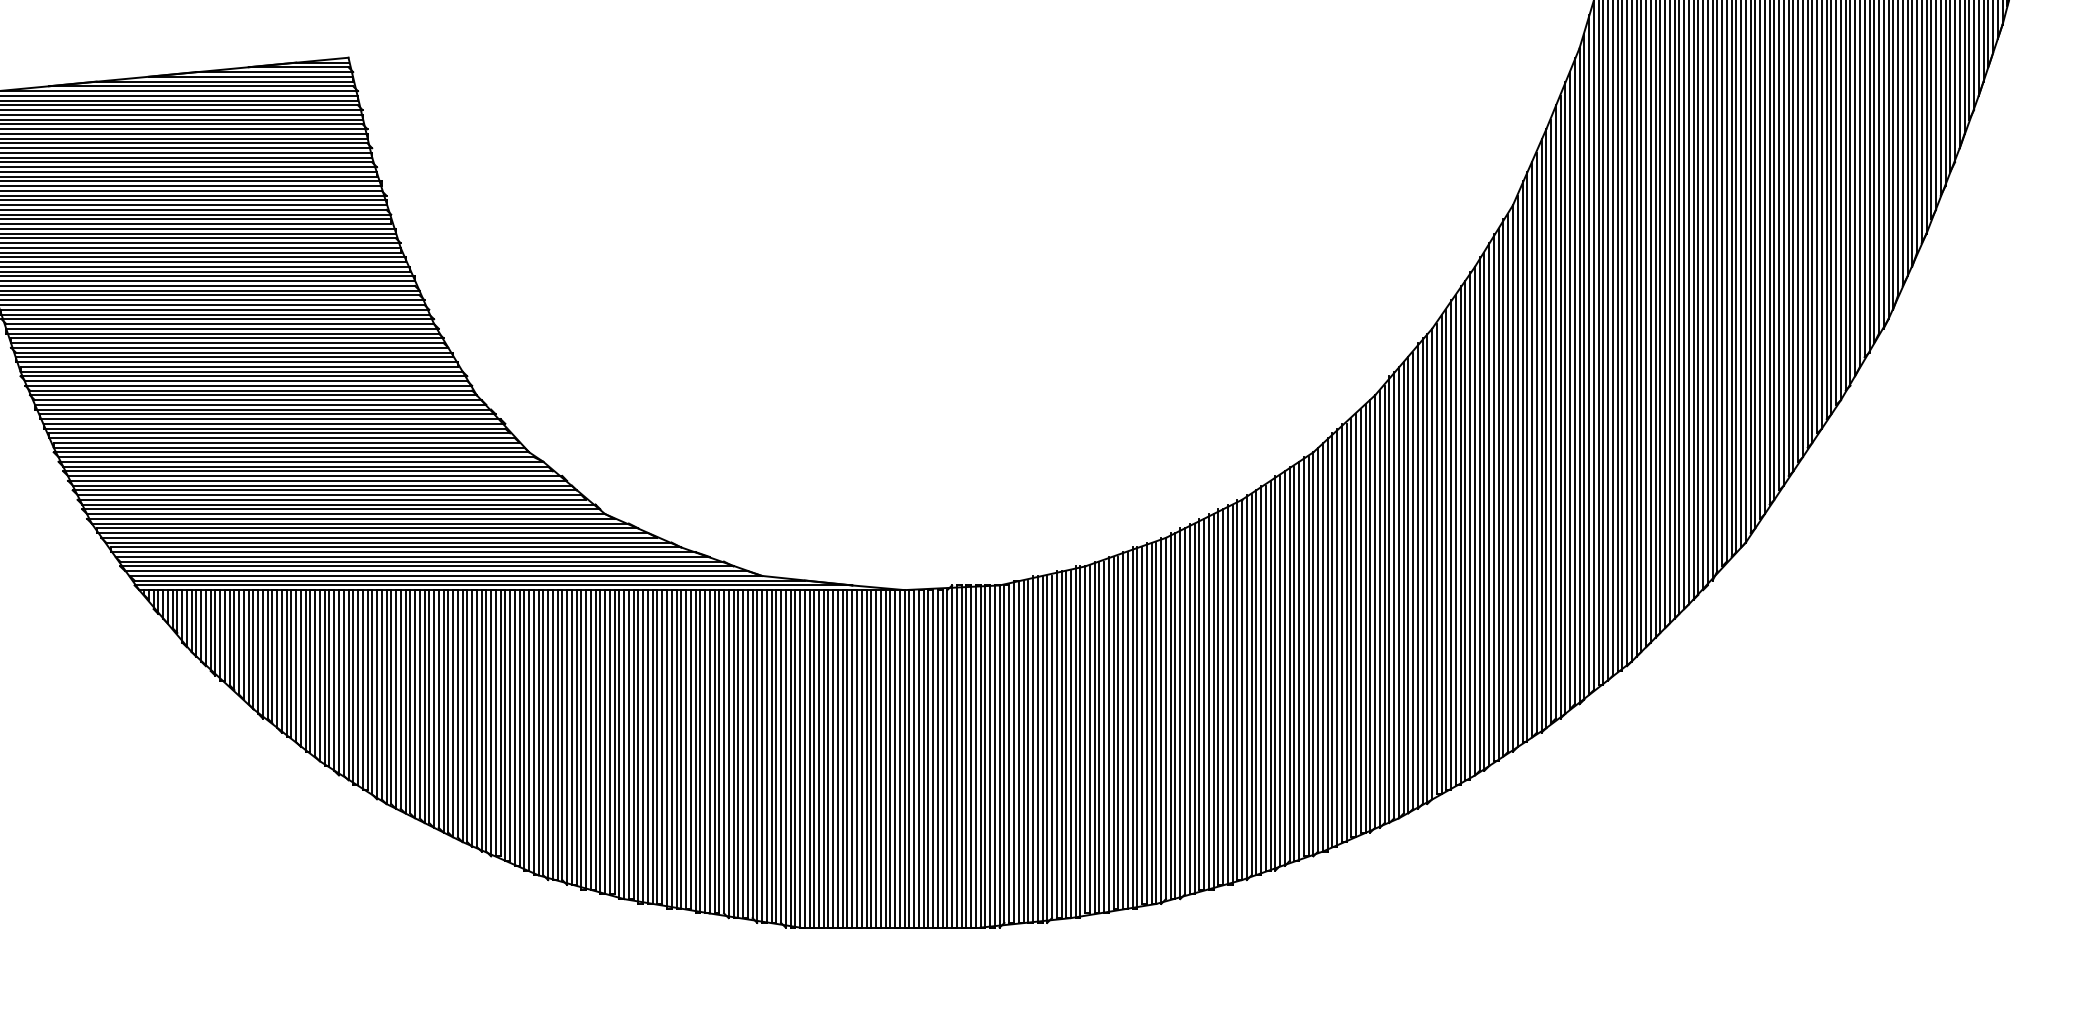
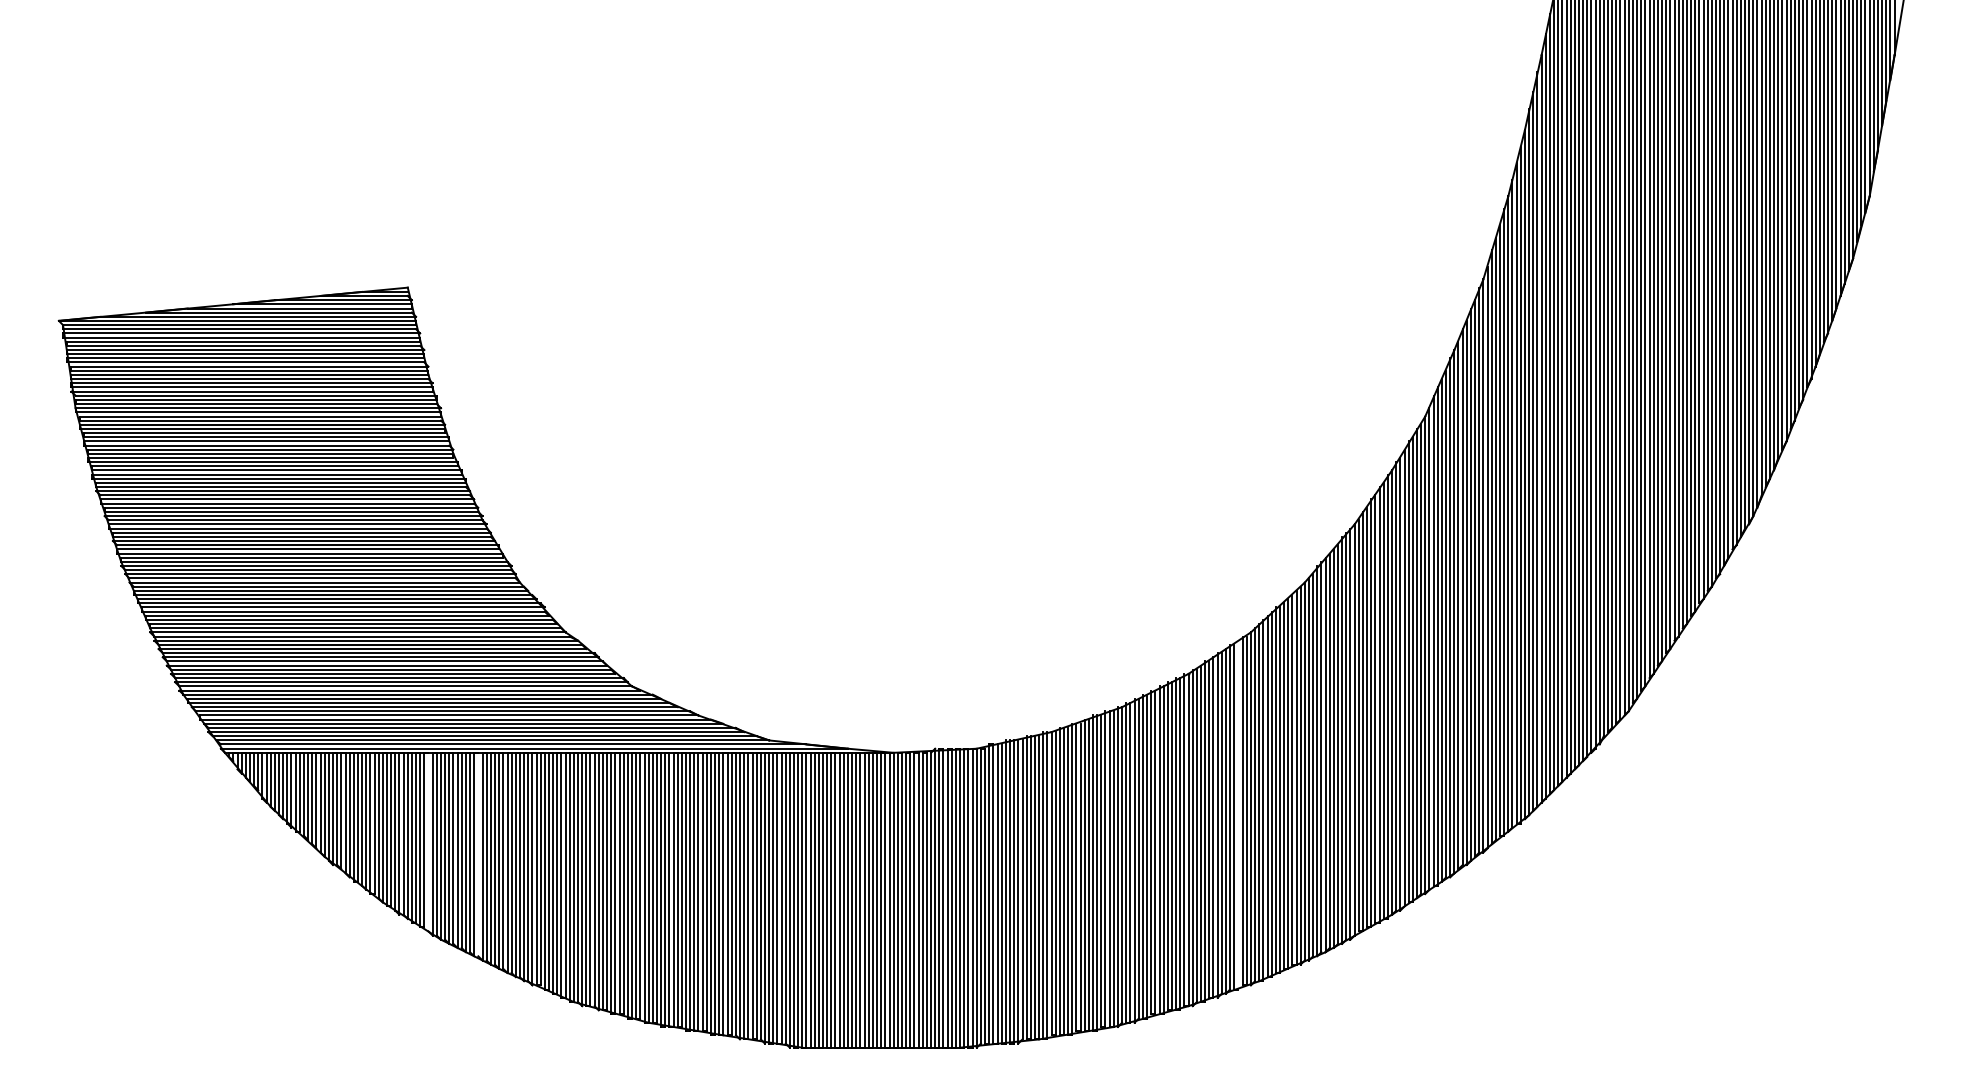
line: (1299, 660) -> (1238, 814), removed
line: (372, 691) -> (428, 841), removed
line: (429, 706) -> (478, 854), removed

